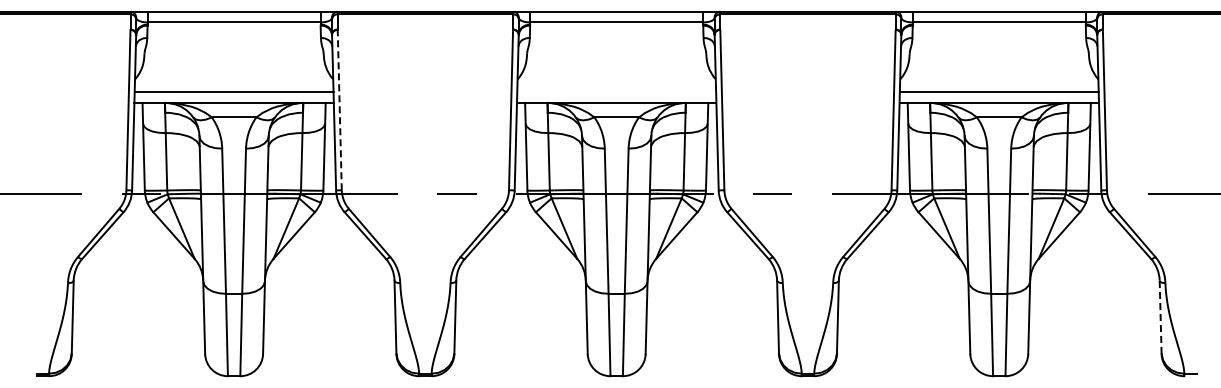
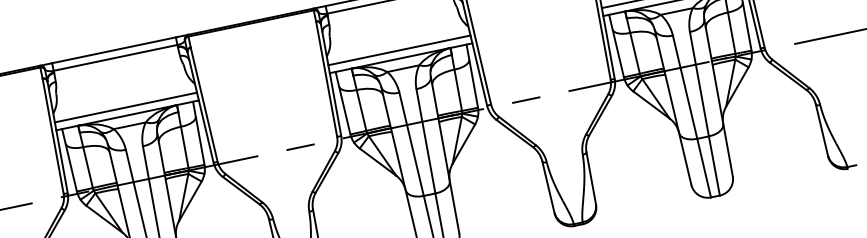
line: (616, 91) -> (399, 50), added
line: (339, 109) -> (203, 104), dashed -> solid
line: (1160, 317) -> (821, 130), dashed -> solid

